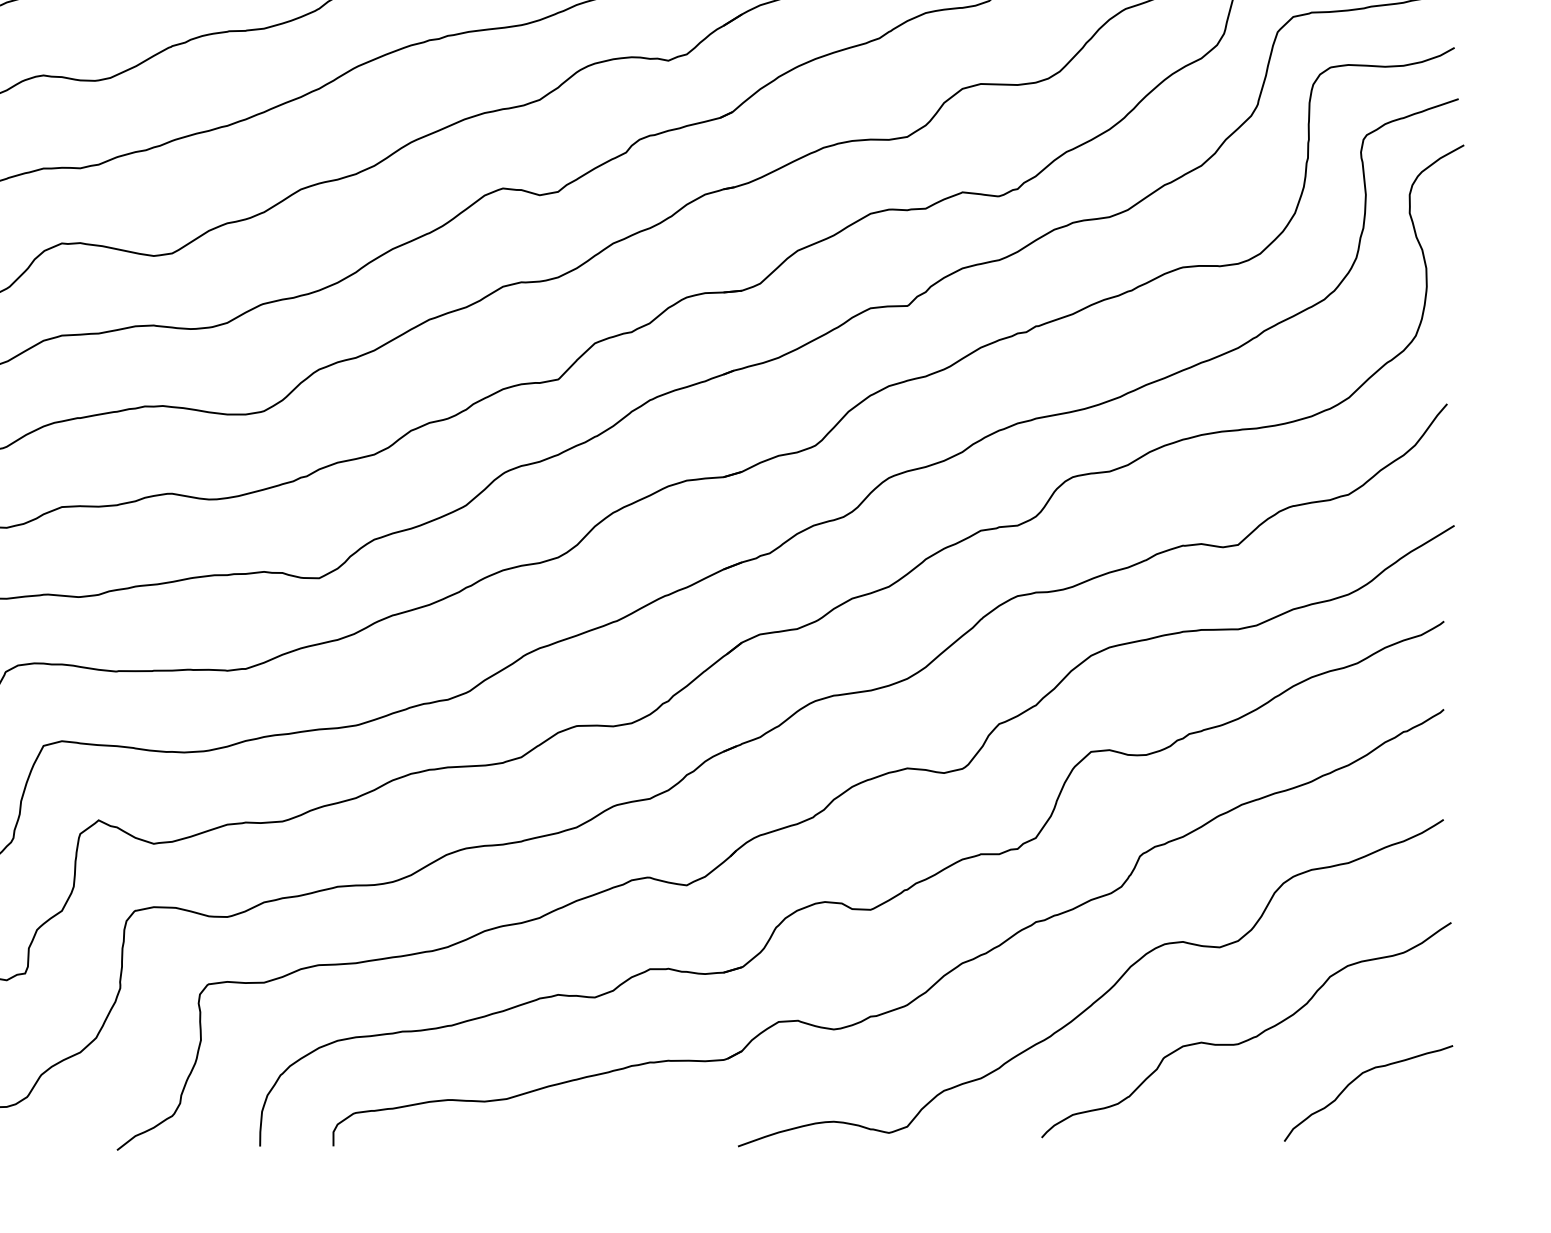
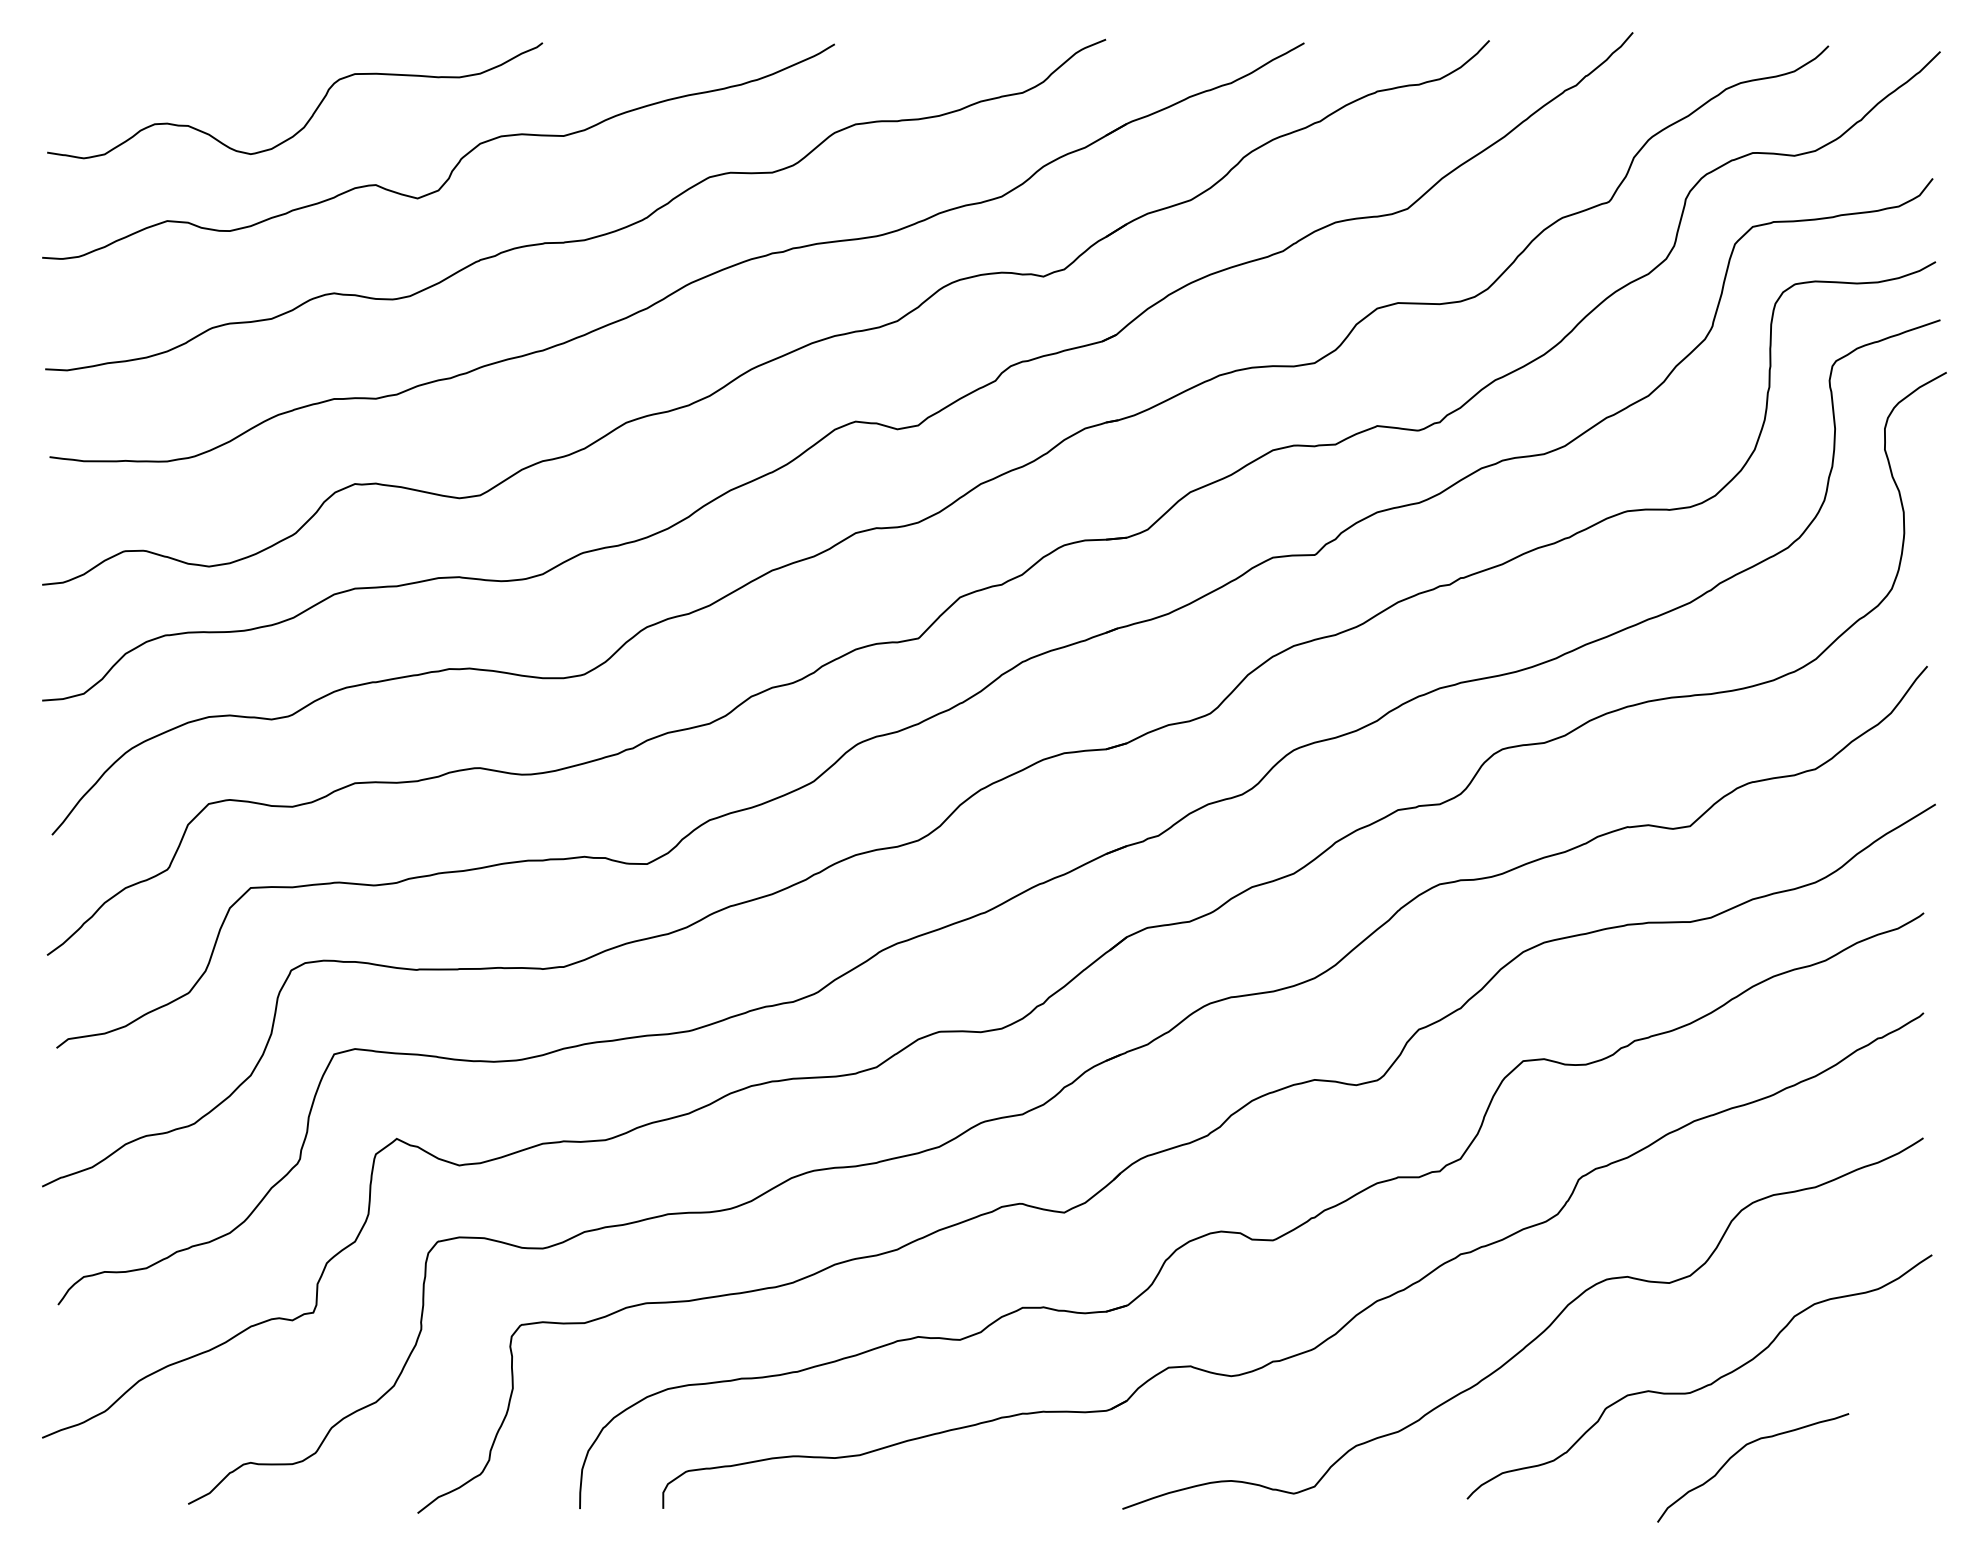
curve: (1358, 1078) -> (1741, 1450), moved

